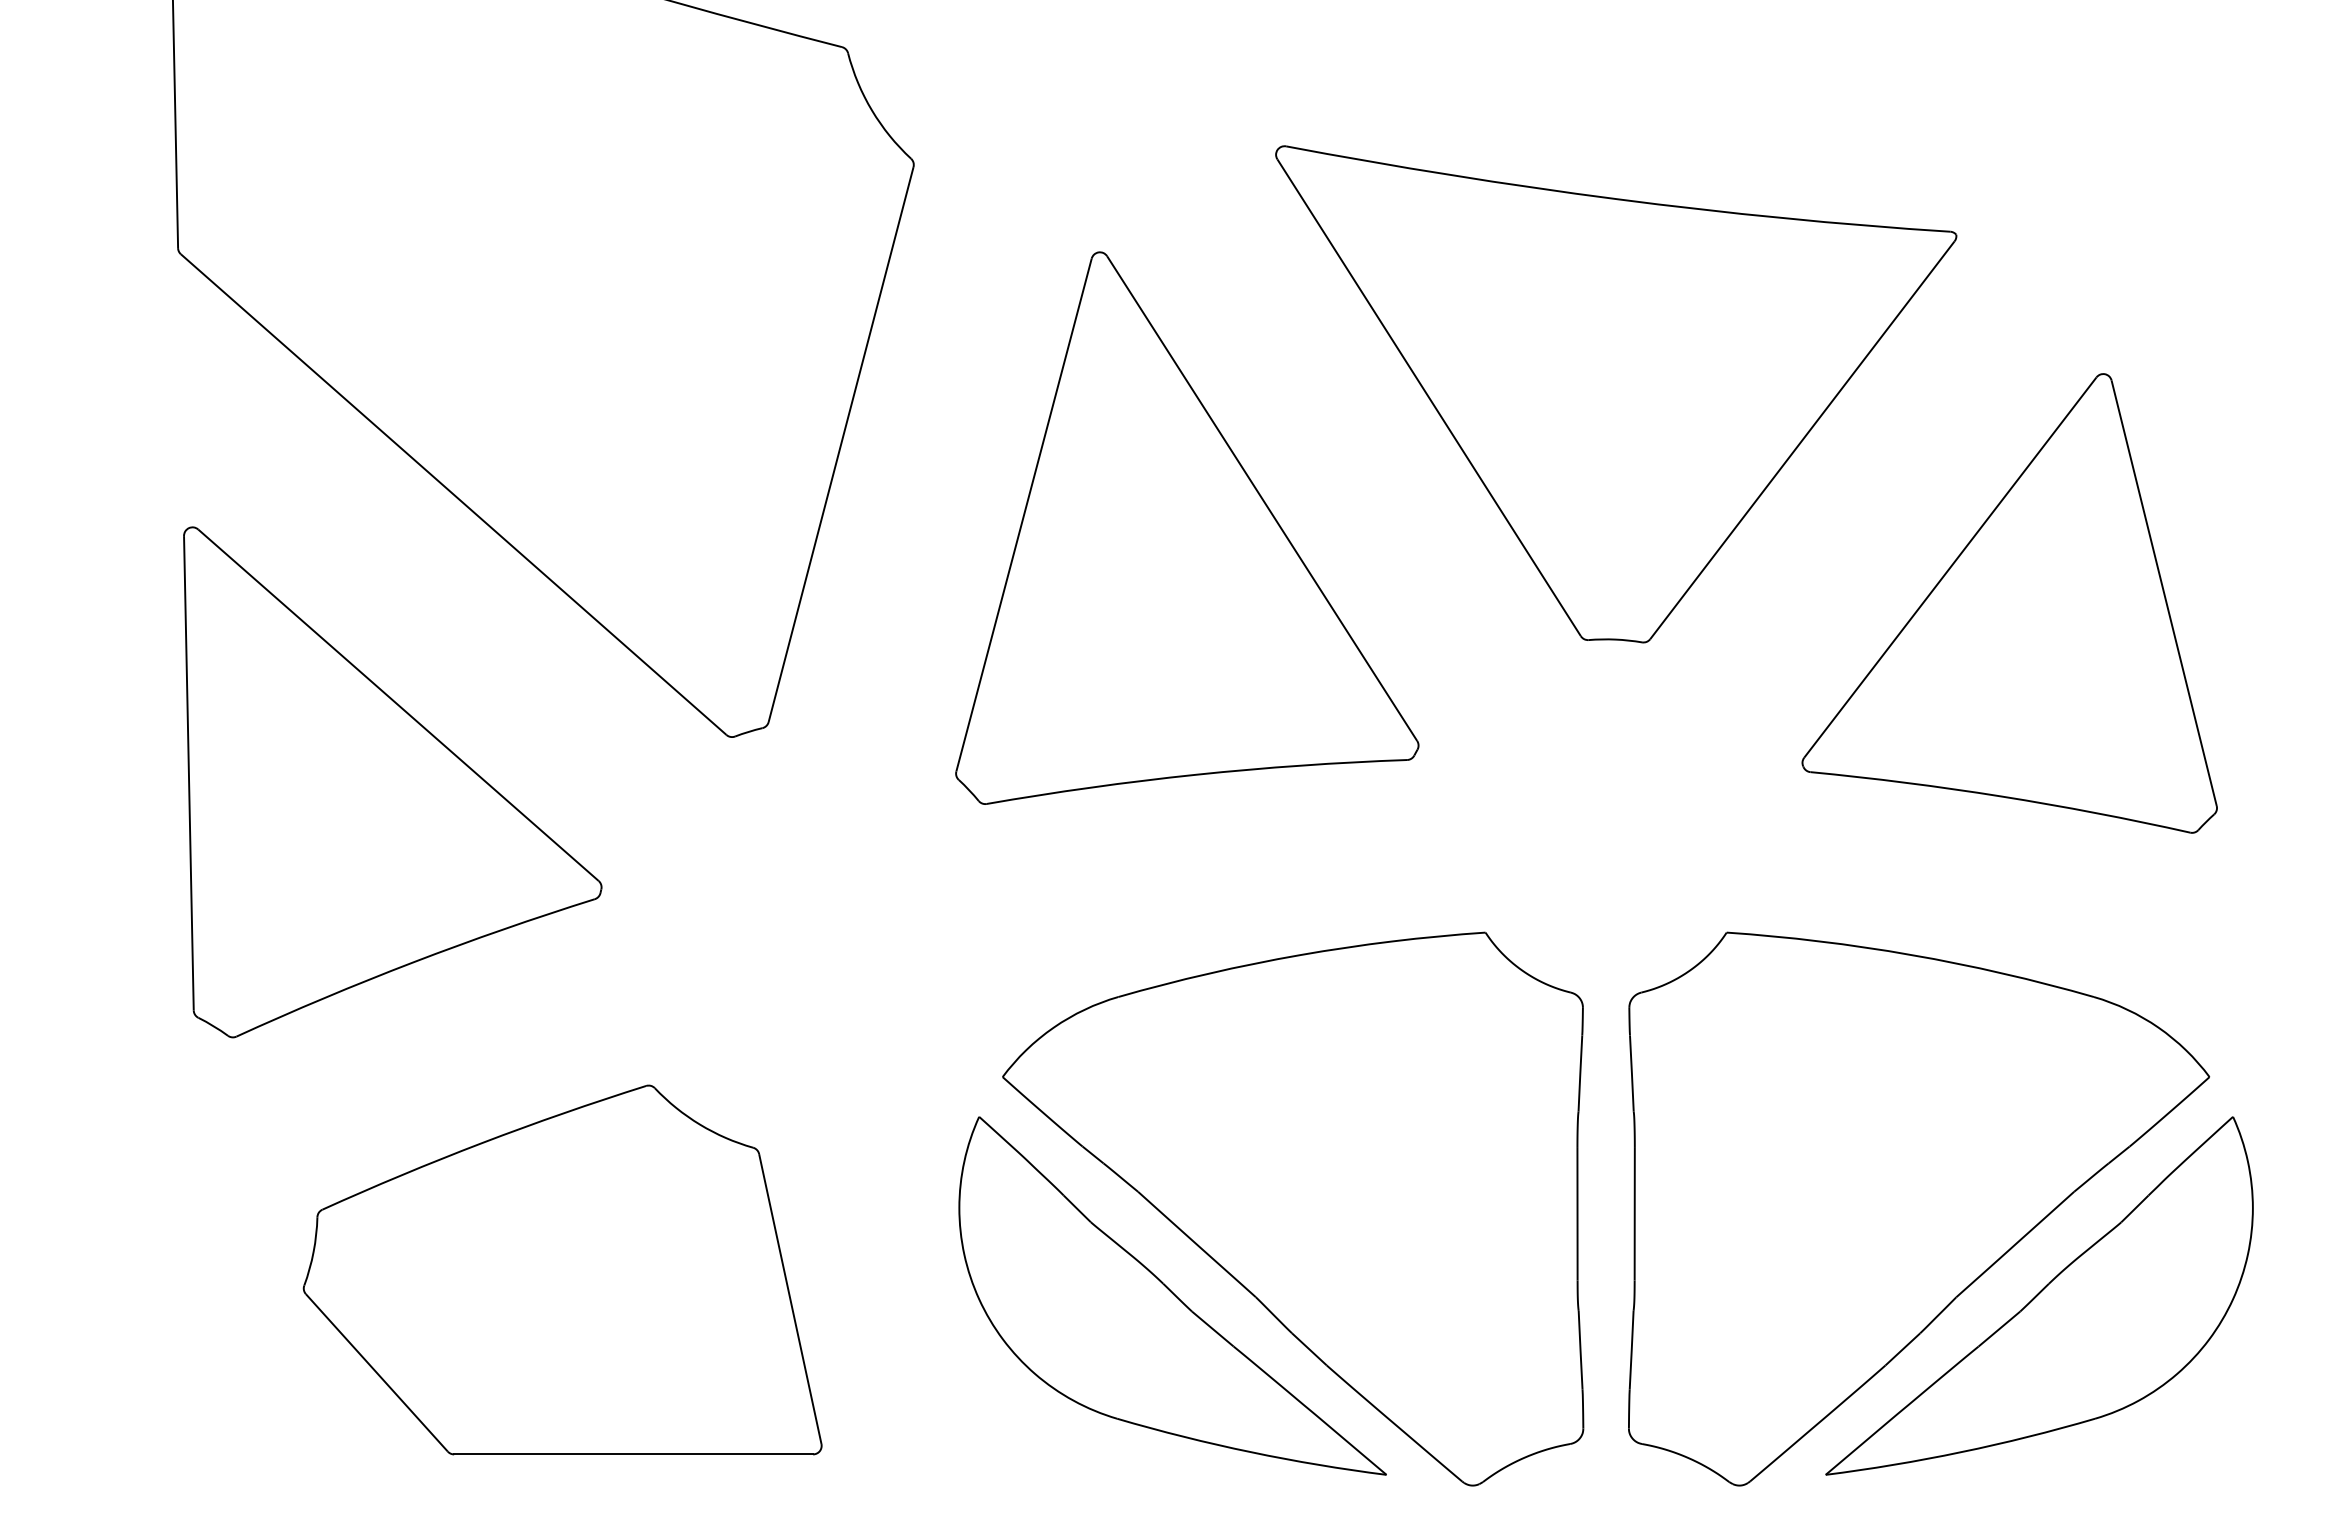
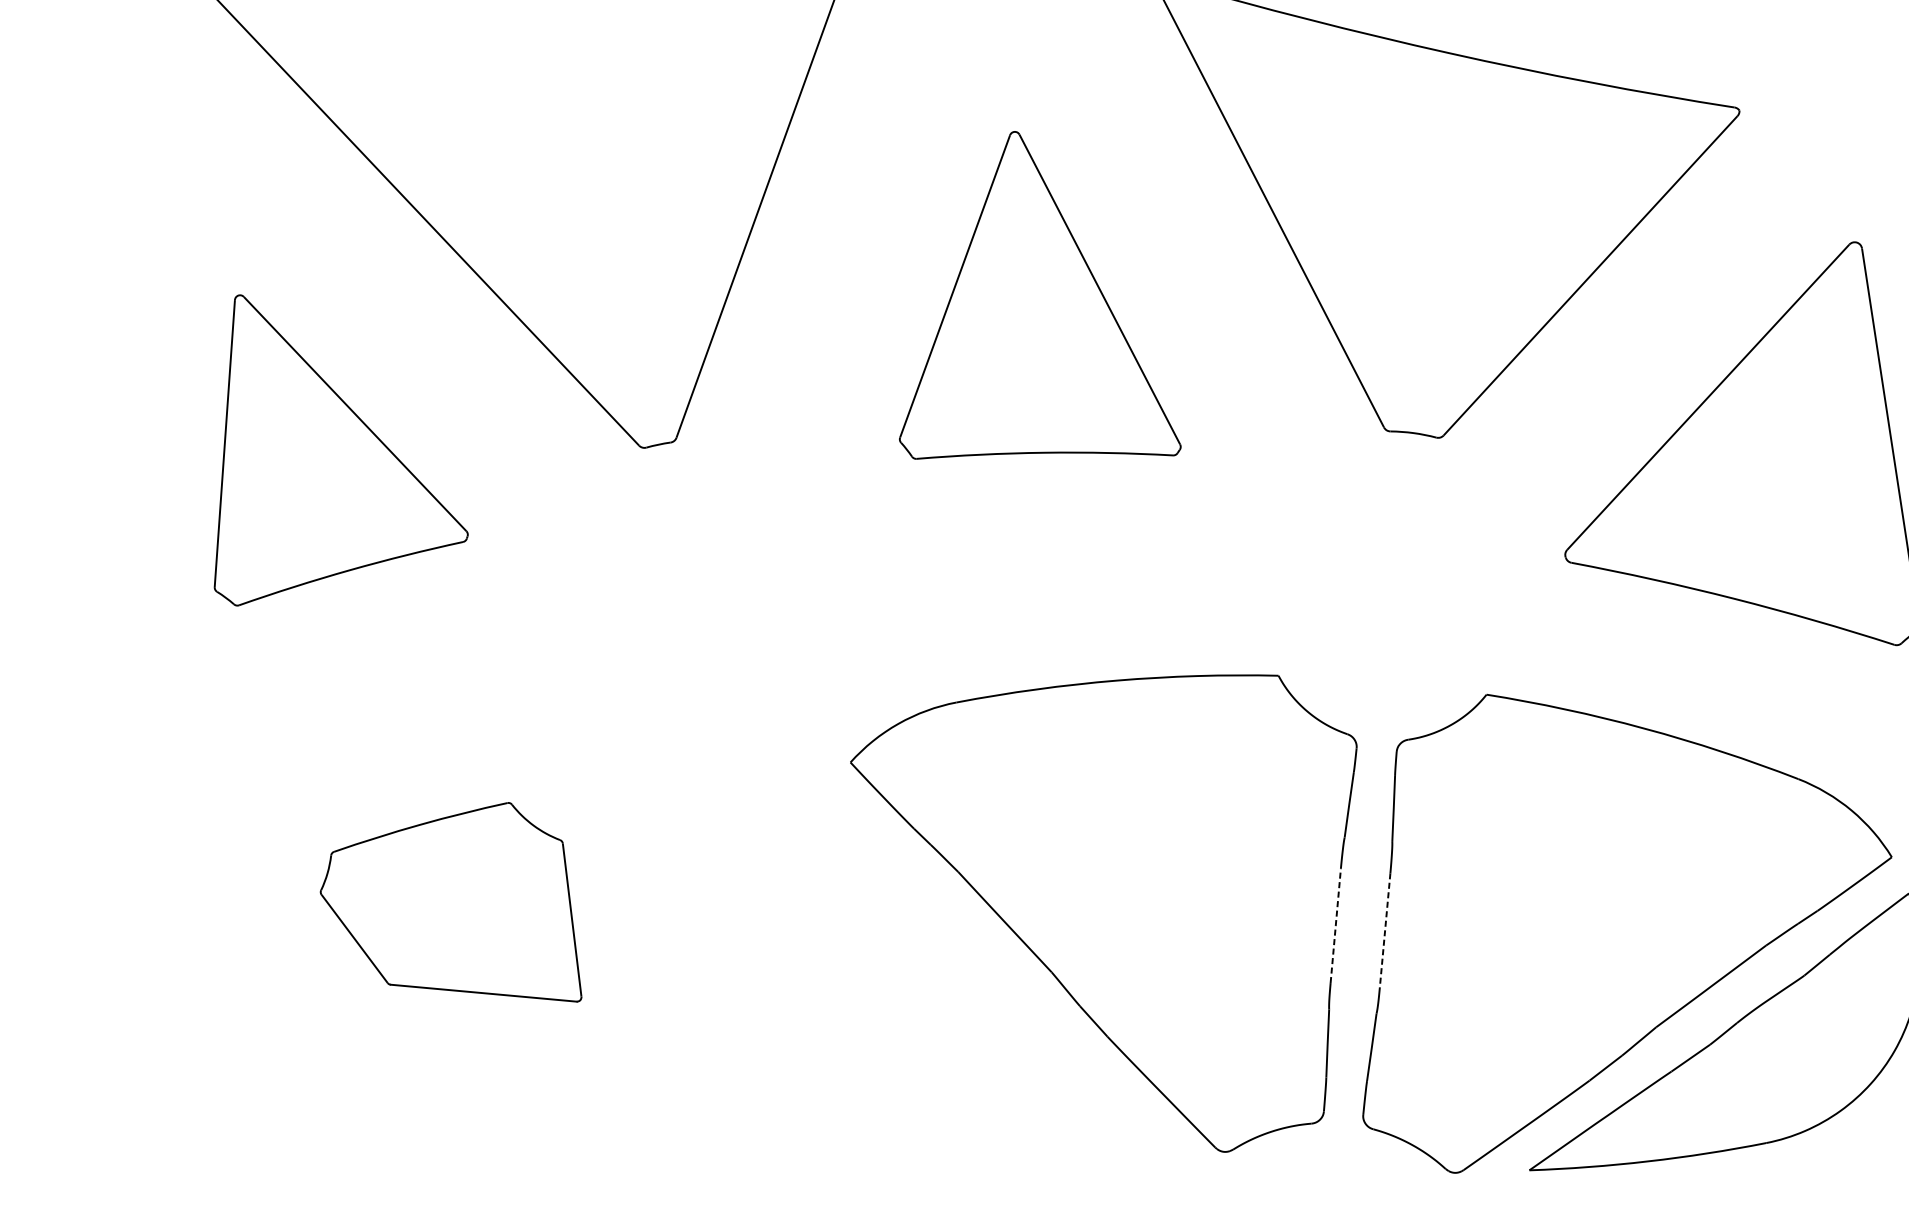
part: (1187, 527) -> (1053, 302), size x0.7
part: (392, 782) -> (347, 460), size x0.7
line: (1577, 1214) -> (1335, 926), solid -> dashed
line: (1634, 1214) -> (1384, 930), solid -> dashed
part: (562, 1269) -> (455, 893), size x0.6
part: (1172, 1295) -> (979, 964), removed

